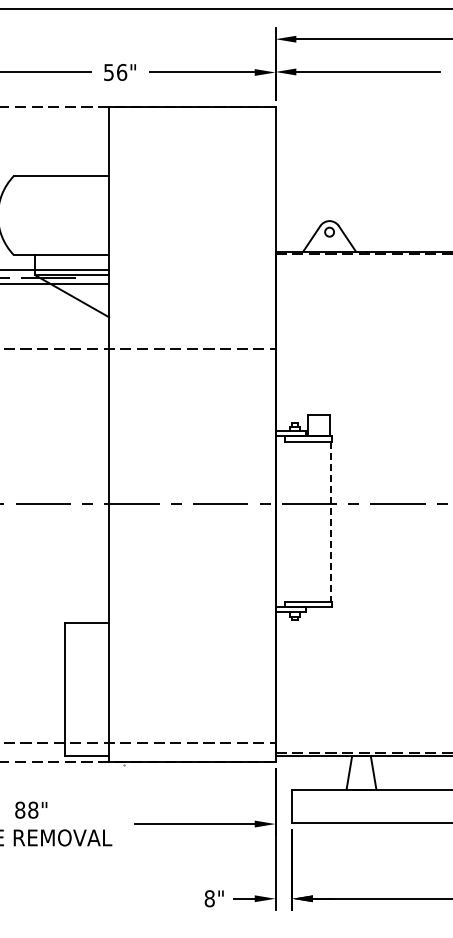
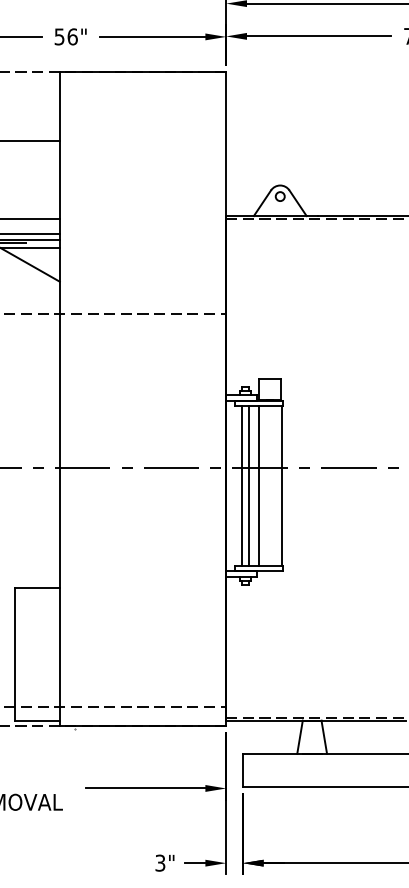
line: (291, 521) -> (242, 485), added
line: (298, 521) -> (249, 485), added
line: (308, 521) -> (259, 485), added
line: (330, 521) -> (281, 485), dashed -> solid
text: (209, 898) -> (160, 862), 8" -> 3"

